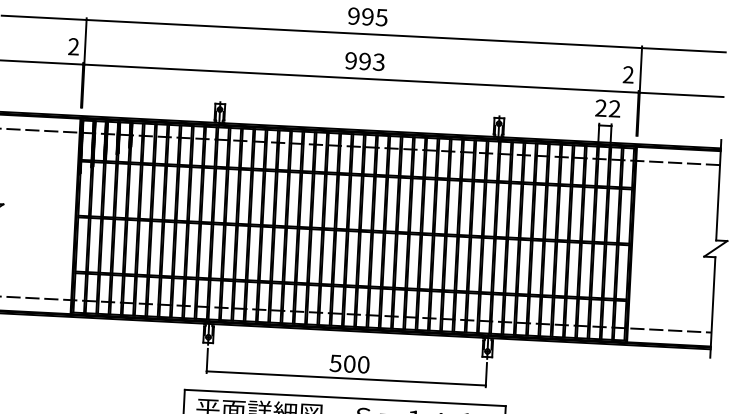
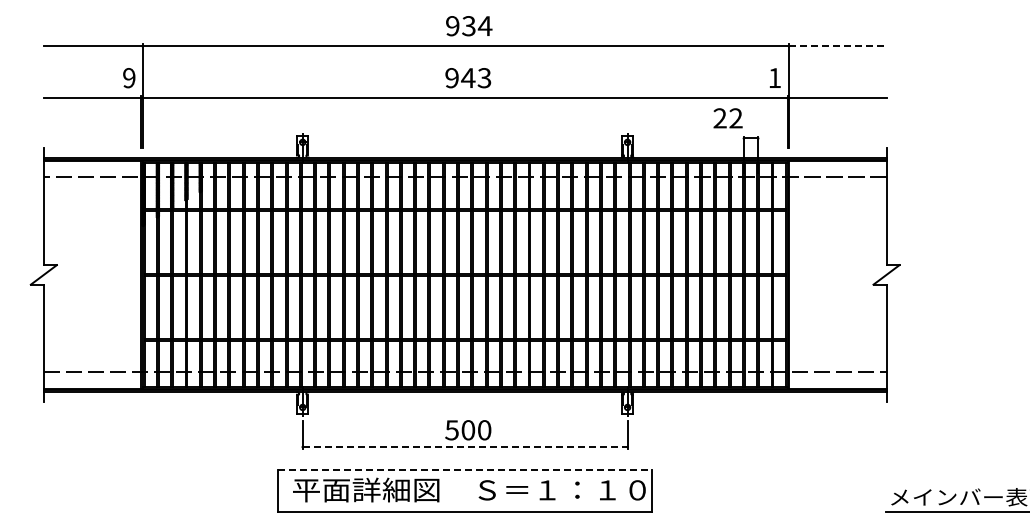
text: (375, 17) -> (477, 26), 995 -> 934
text: (73, 47) -> (129, 78), 2 -> 9
line: (683, 50) -> (837, 46), solid -> dashed
text: (365, 61) -> (468, 78), 993 -> 943
text: (628, 74) -> (774, 77), 2 -> 1
text: (607, 108) -> (727, 118), moved
line: (346, 378) -> (465, 447), solid -> dashed
line: (345, 397) -> (465, 469), solid -> dashed

